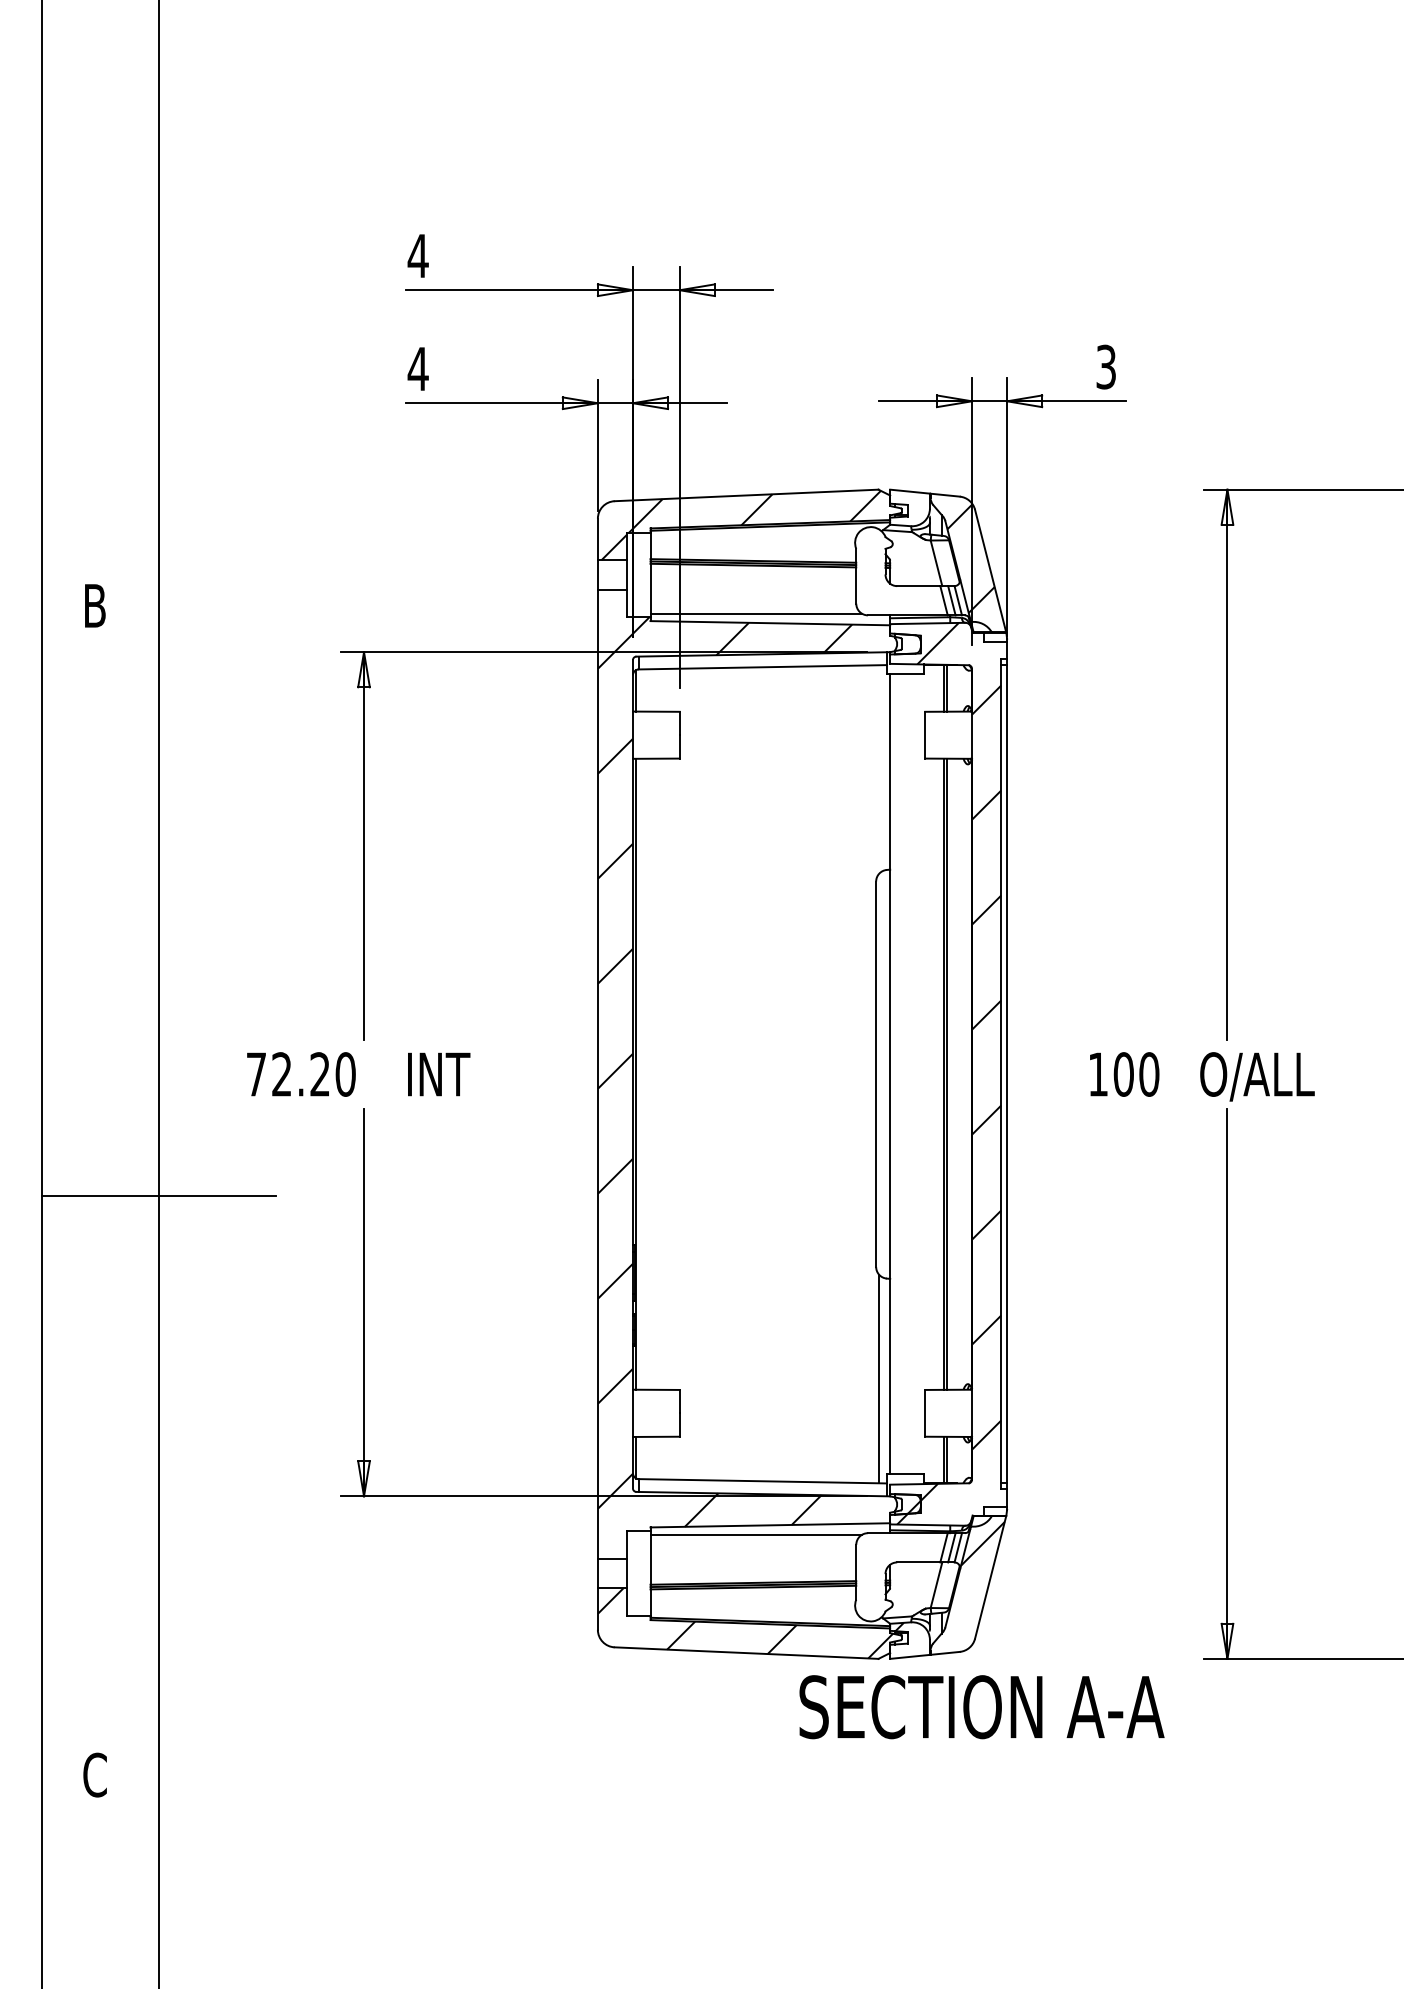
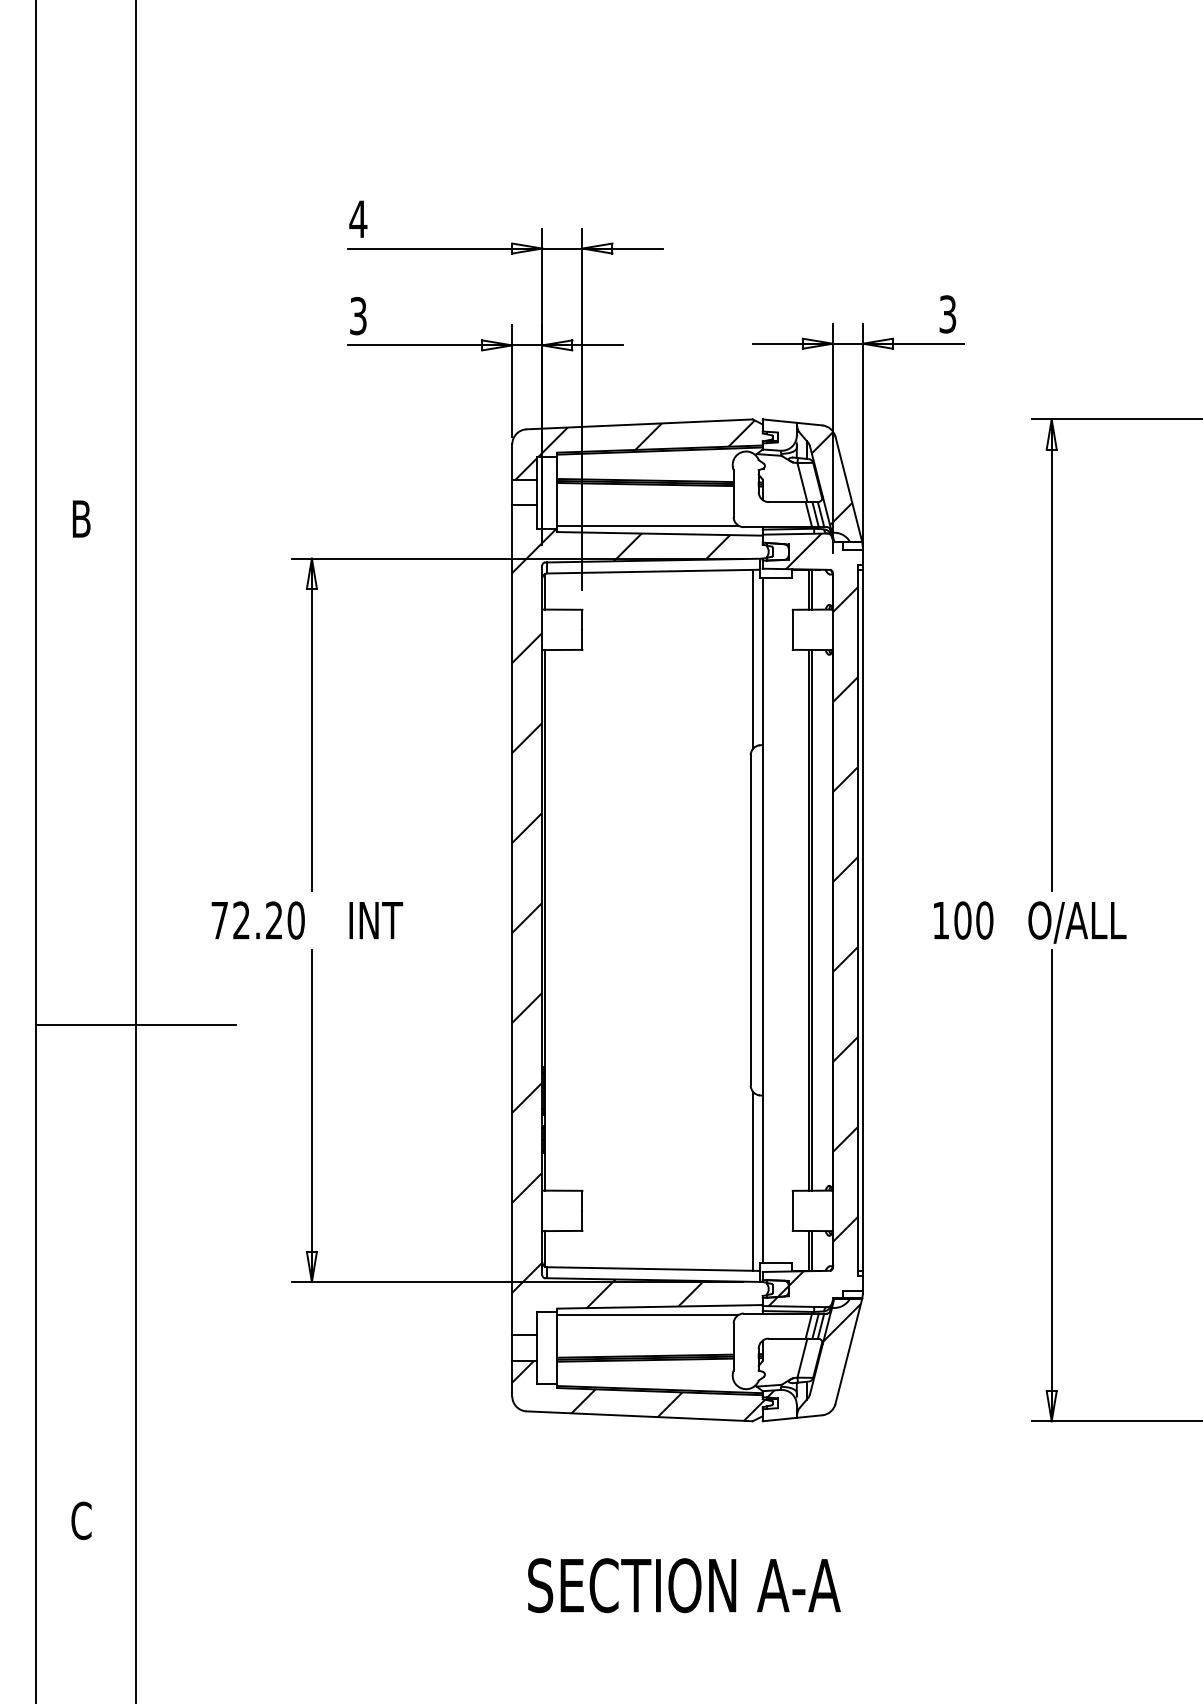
text: (418, 368) -> (358, 315), 4 -> 3
line: (879, 768) -> (753, 658), added
text: (982, 1707) -> (684, 1585), moved

